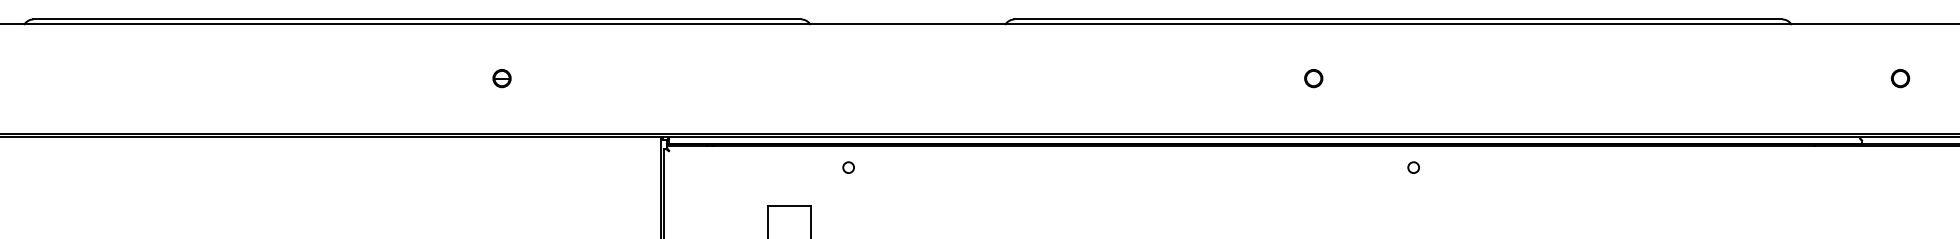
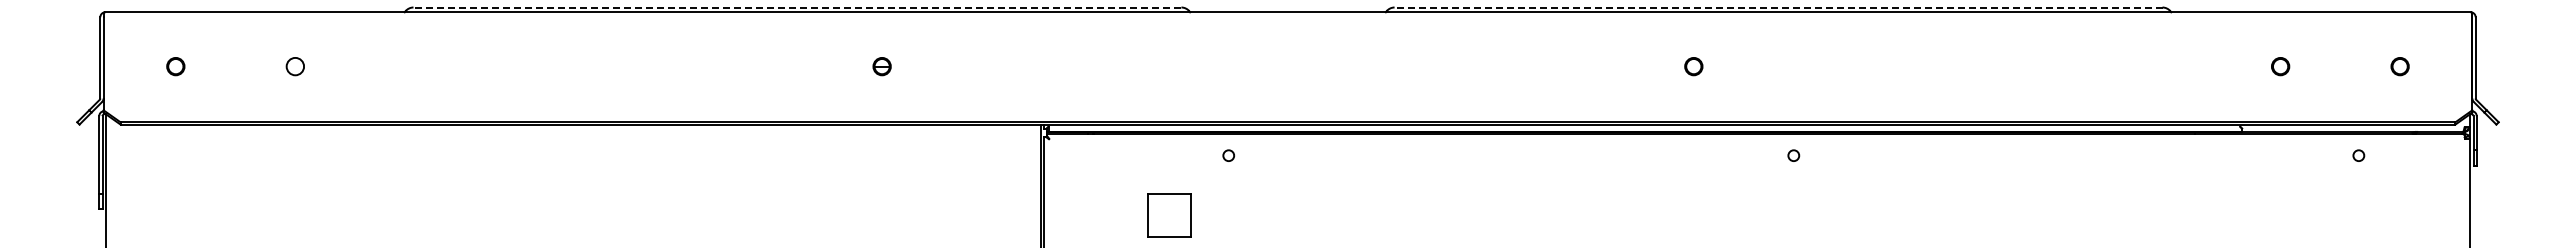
line: (417, 19) -> (797, 7), solid -> dashed
line: (1398, 19) -> (1778, 7), solid -> dashed

